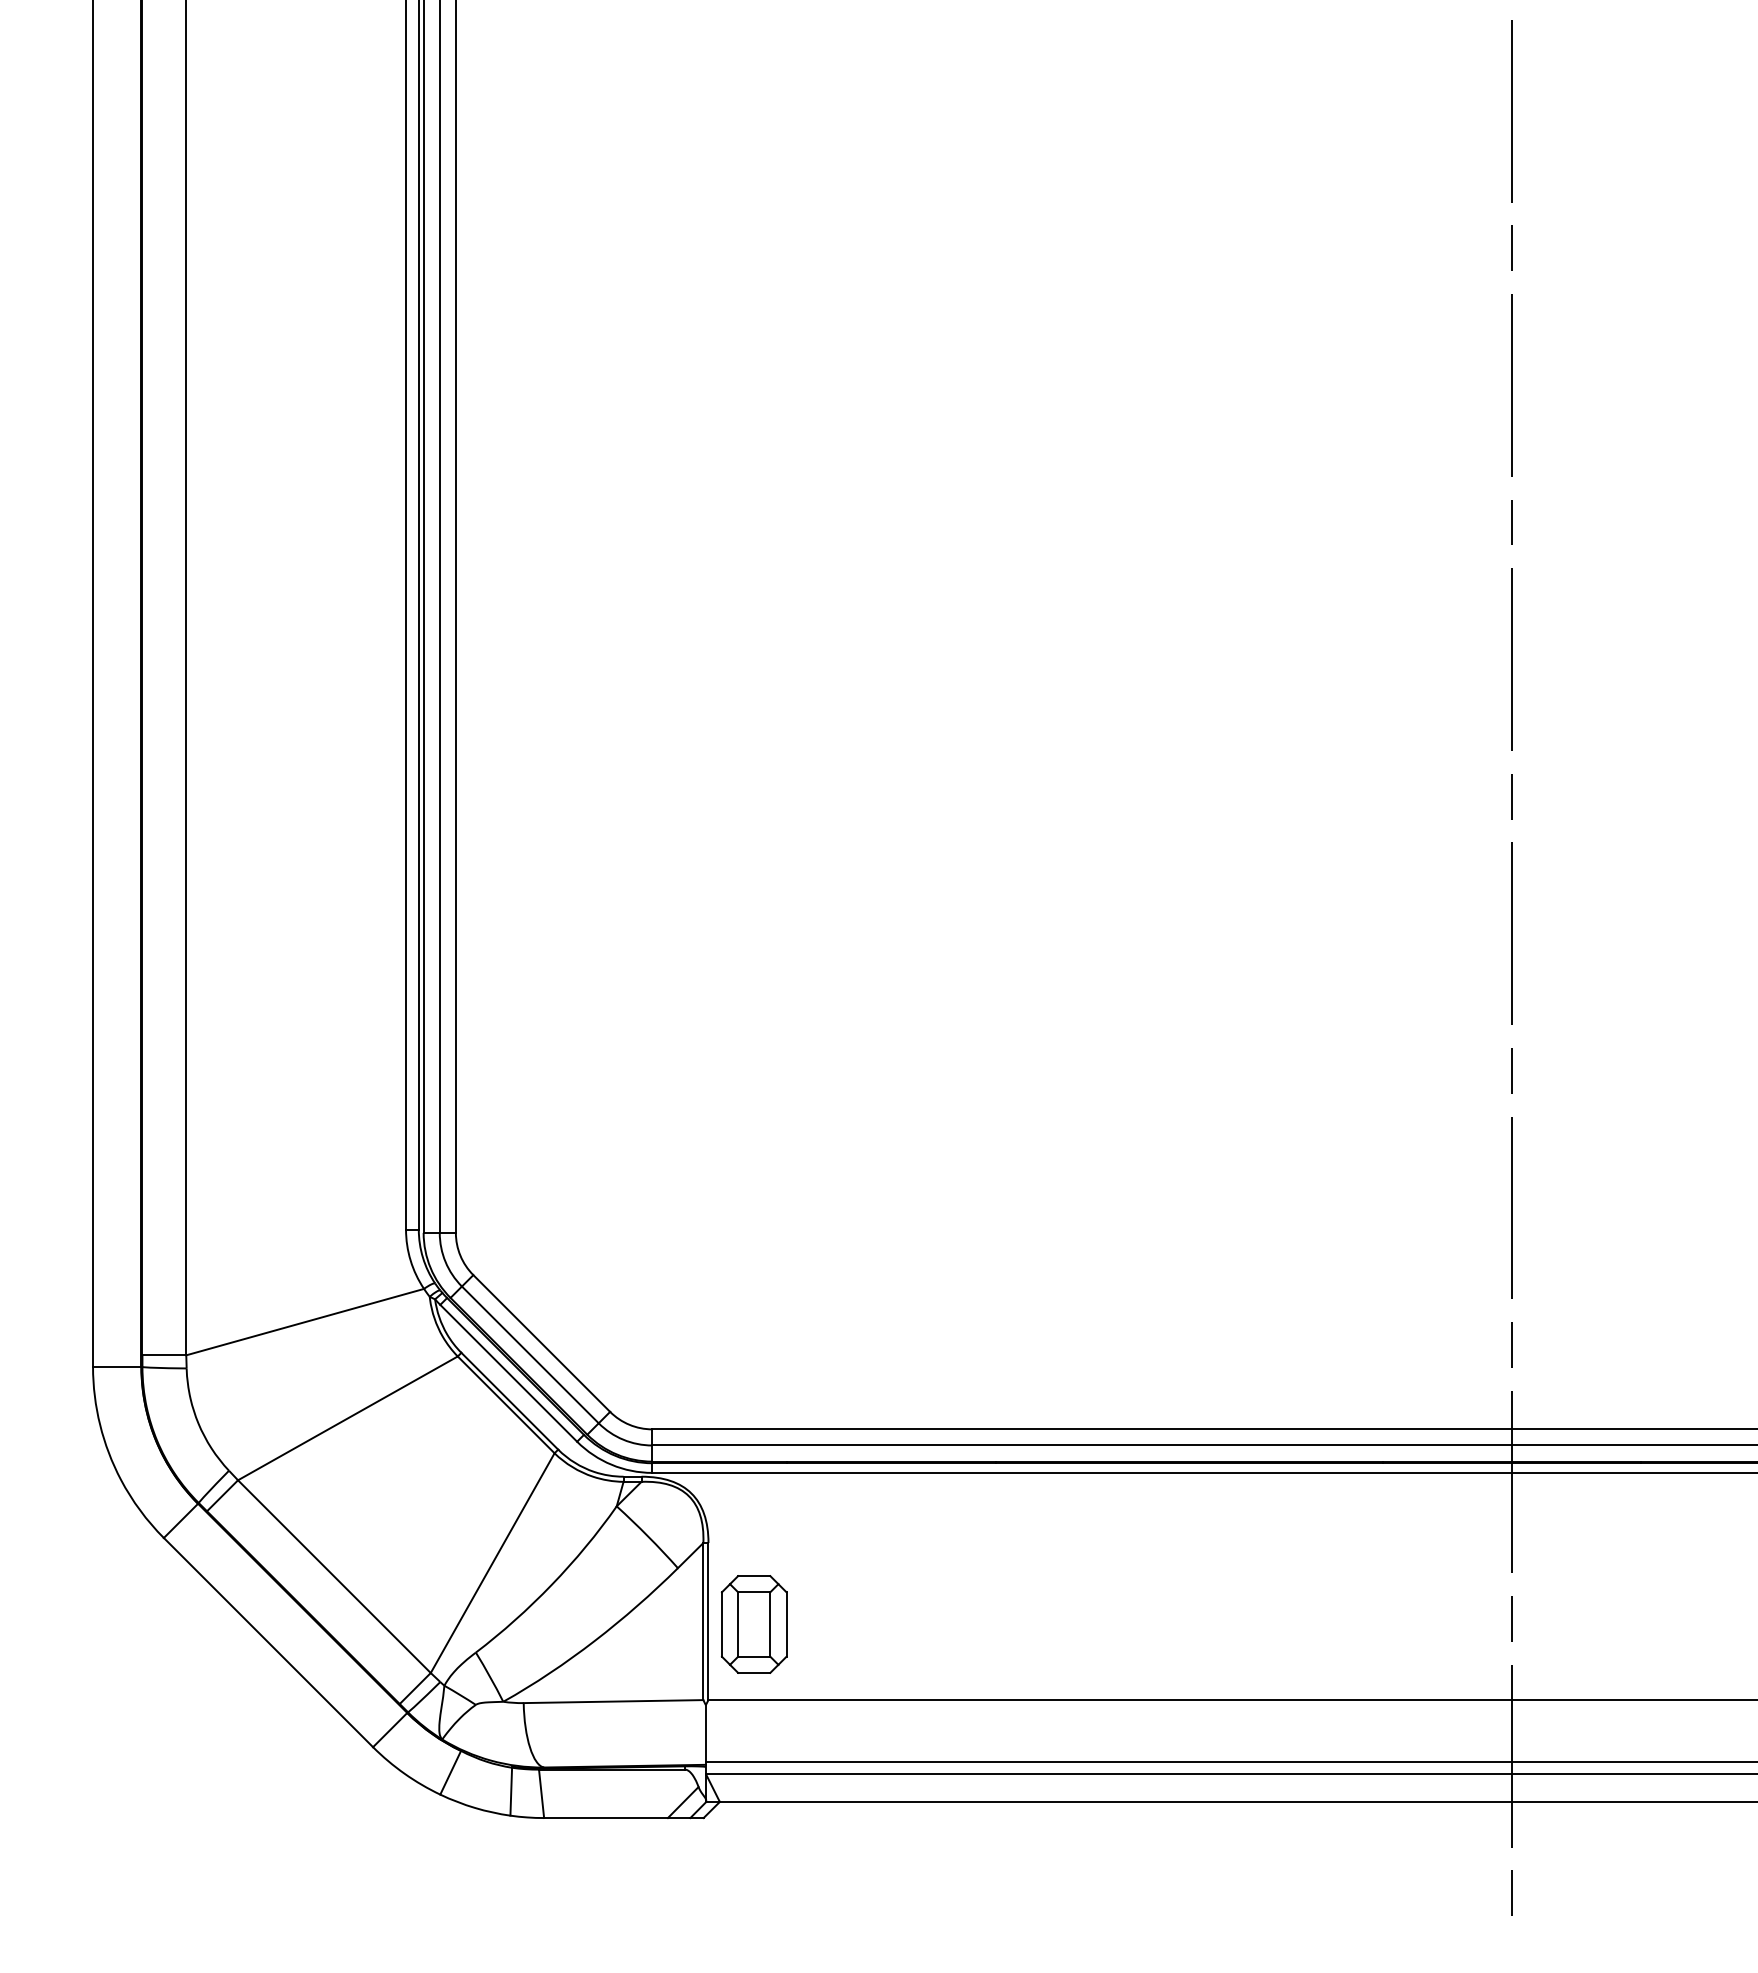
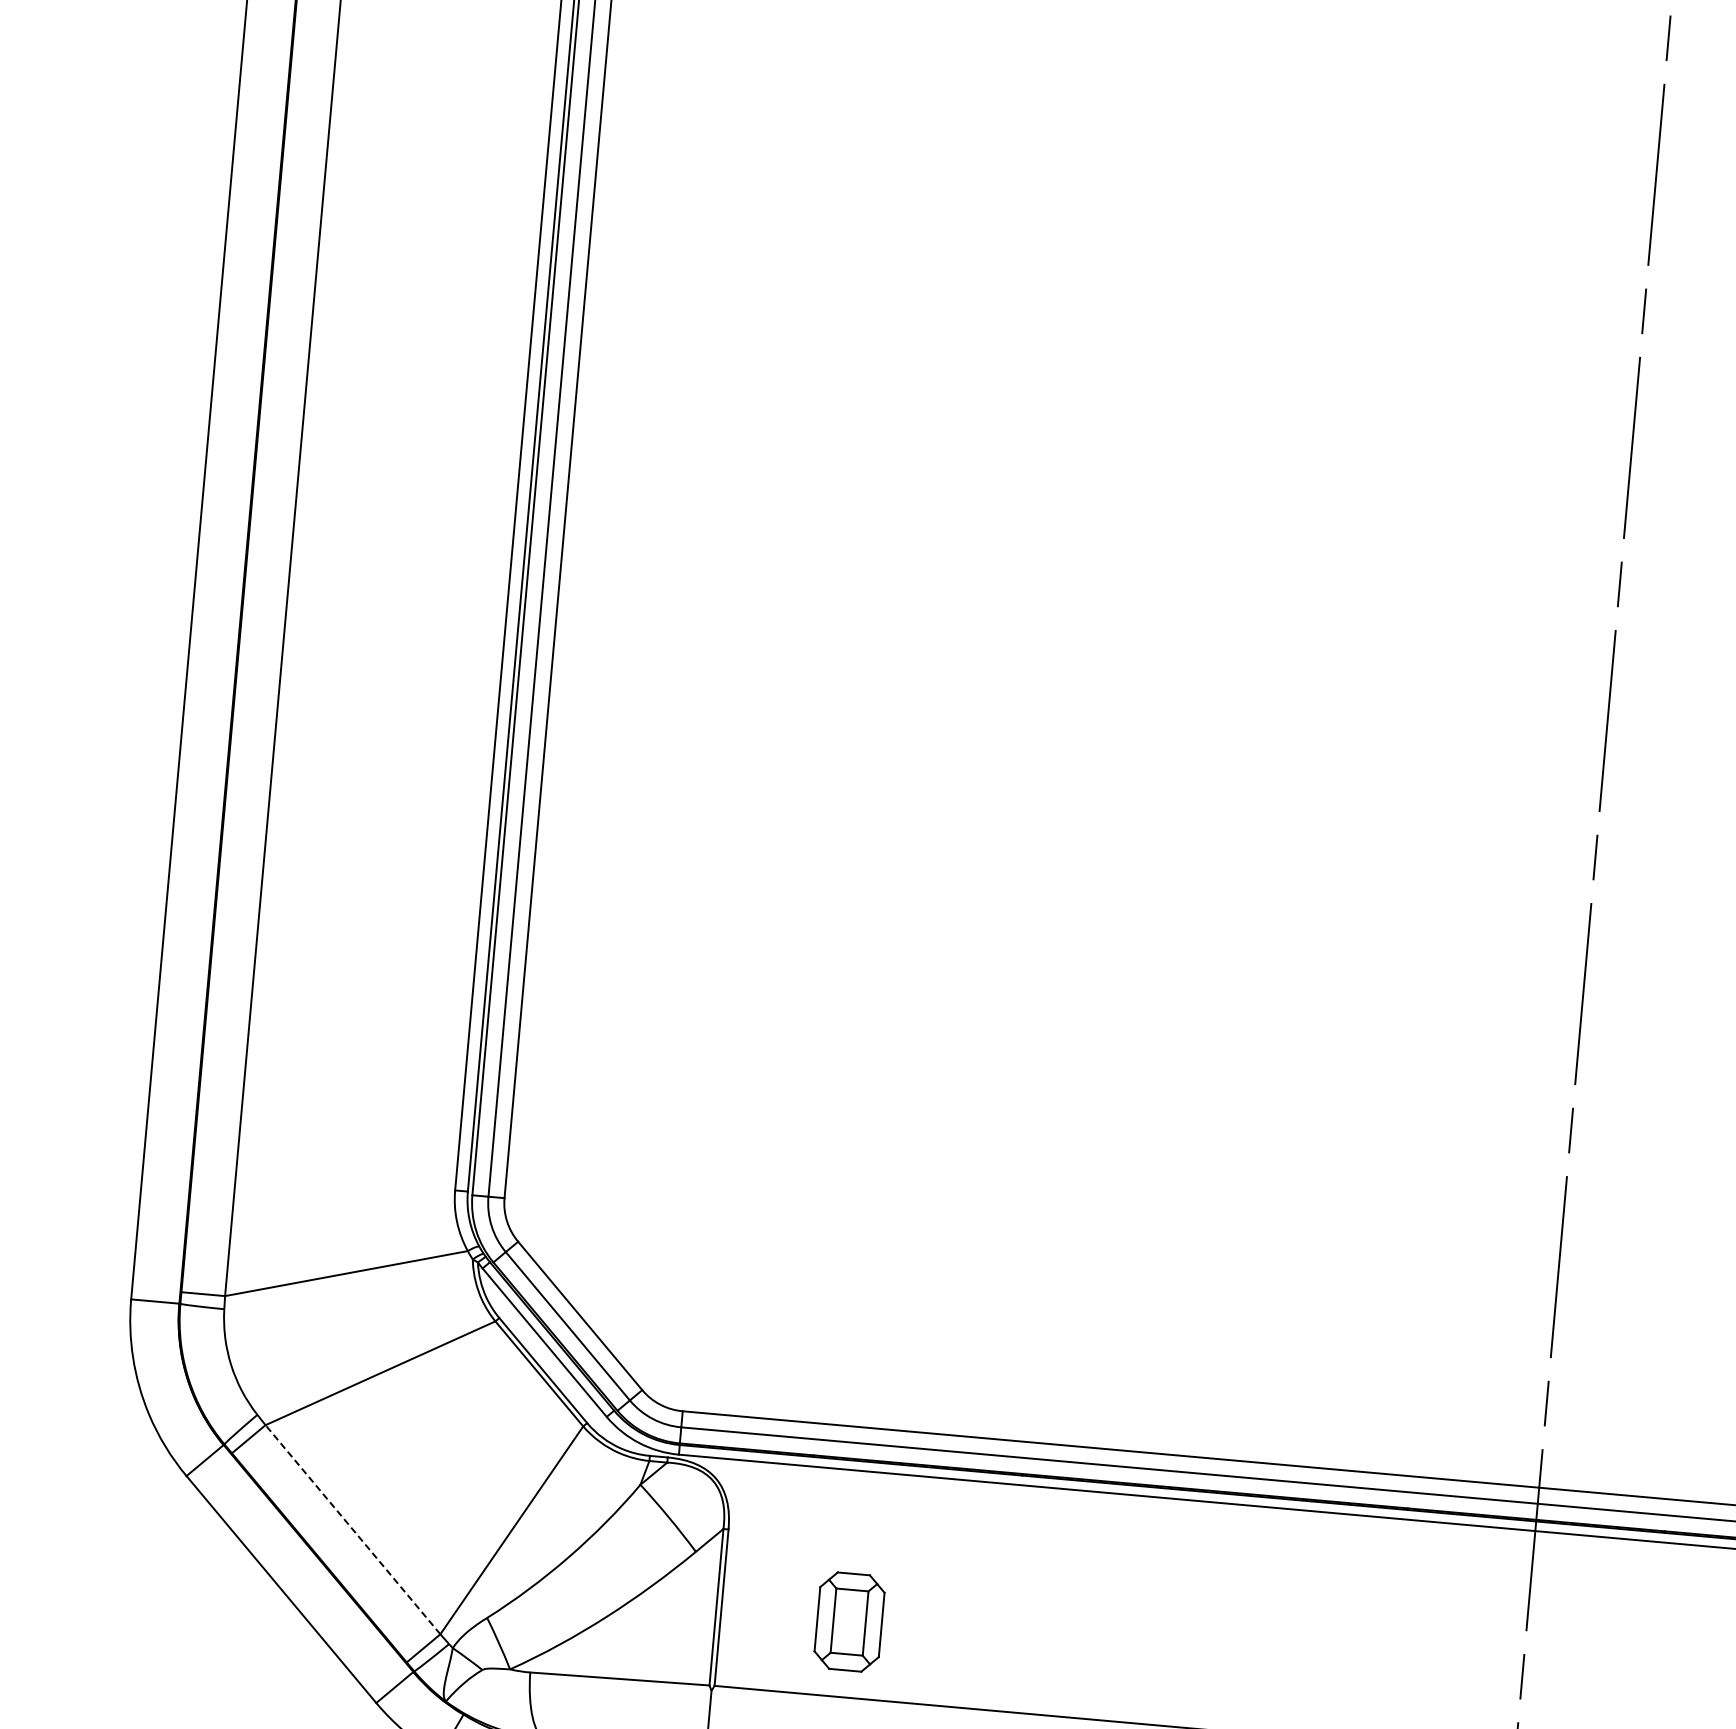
line: (334, 1576) -> (353, 1529), solid -> dashed
part: (753, 1624) -> (848, 1622), moved

